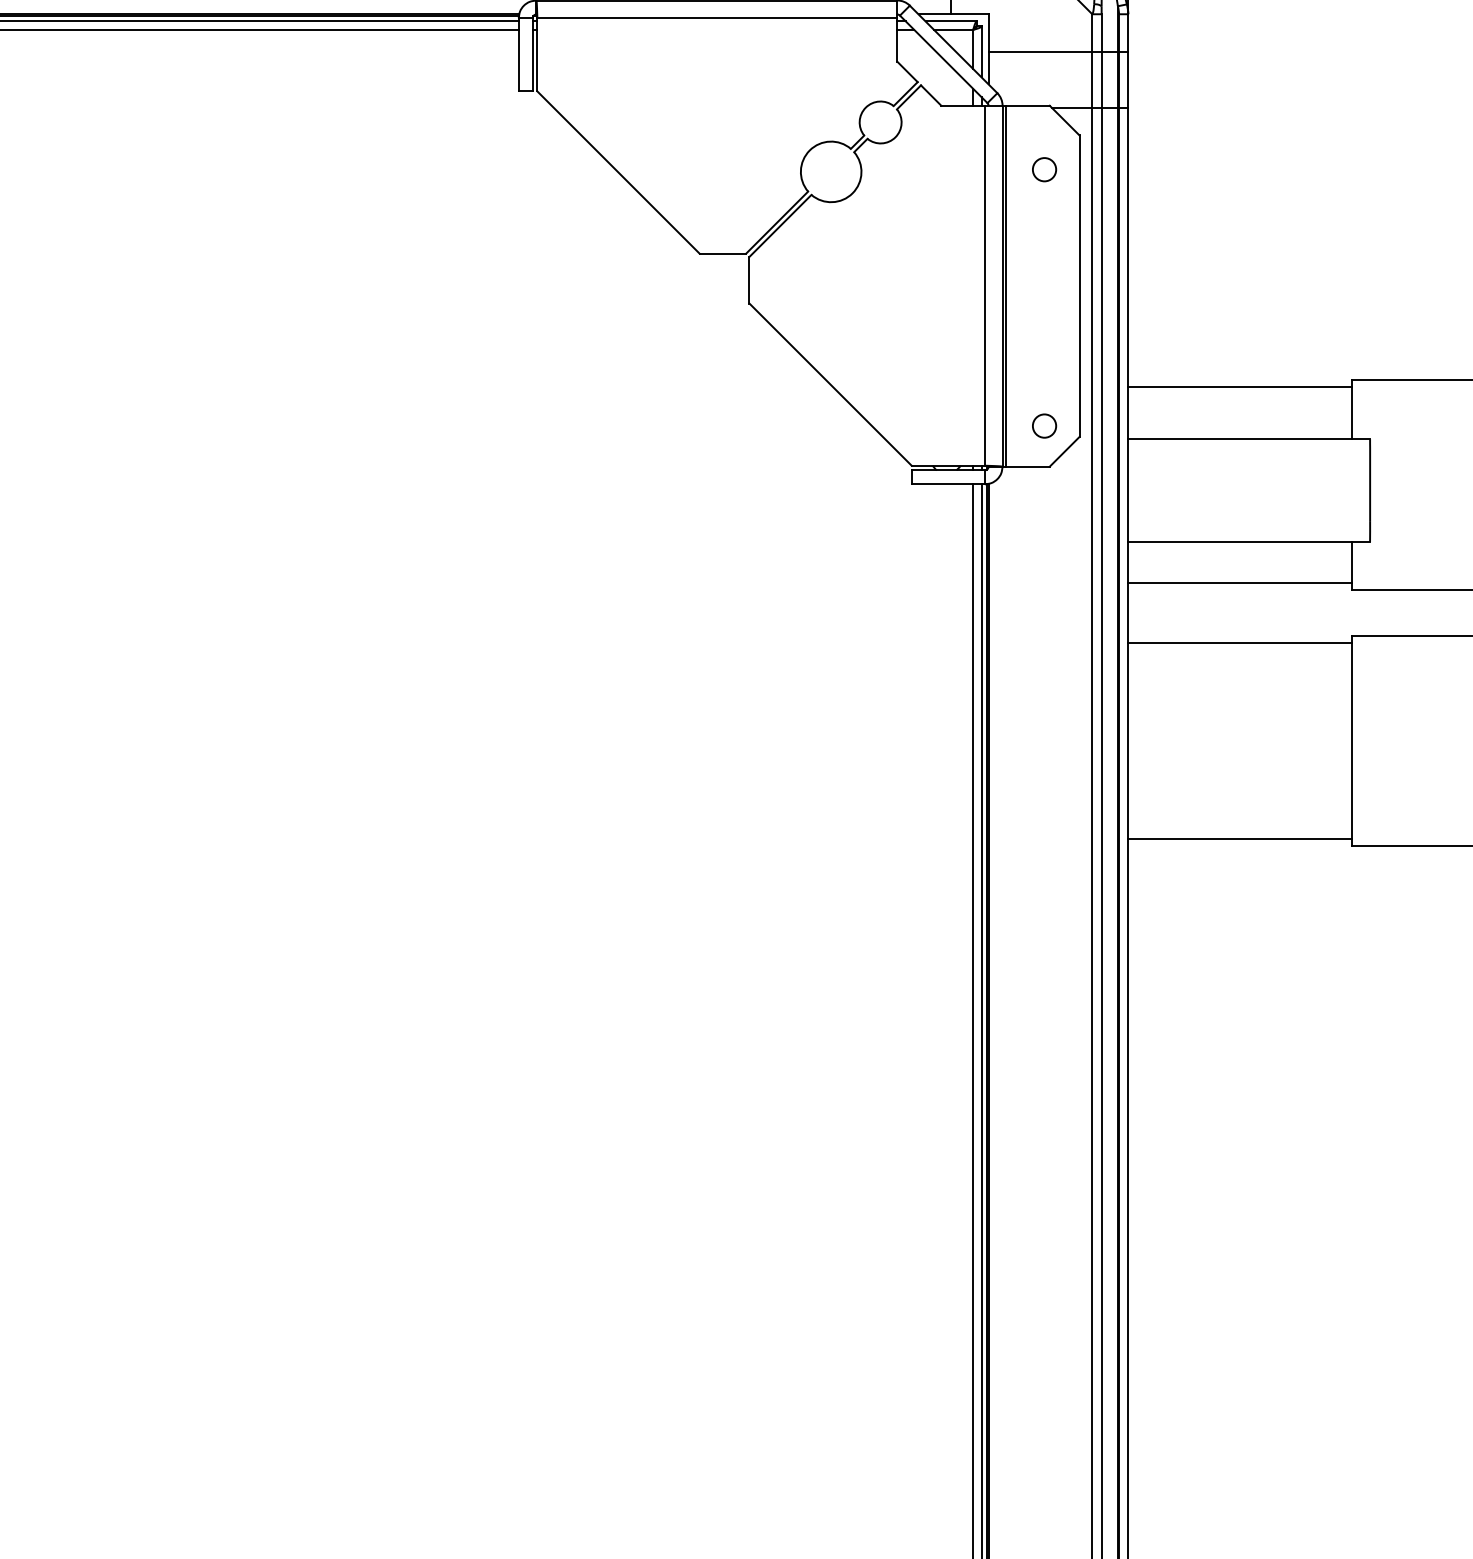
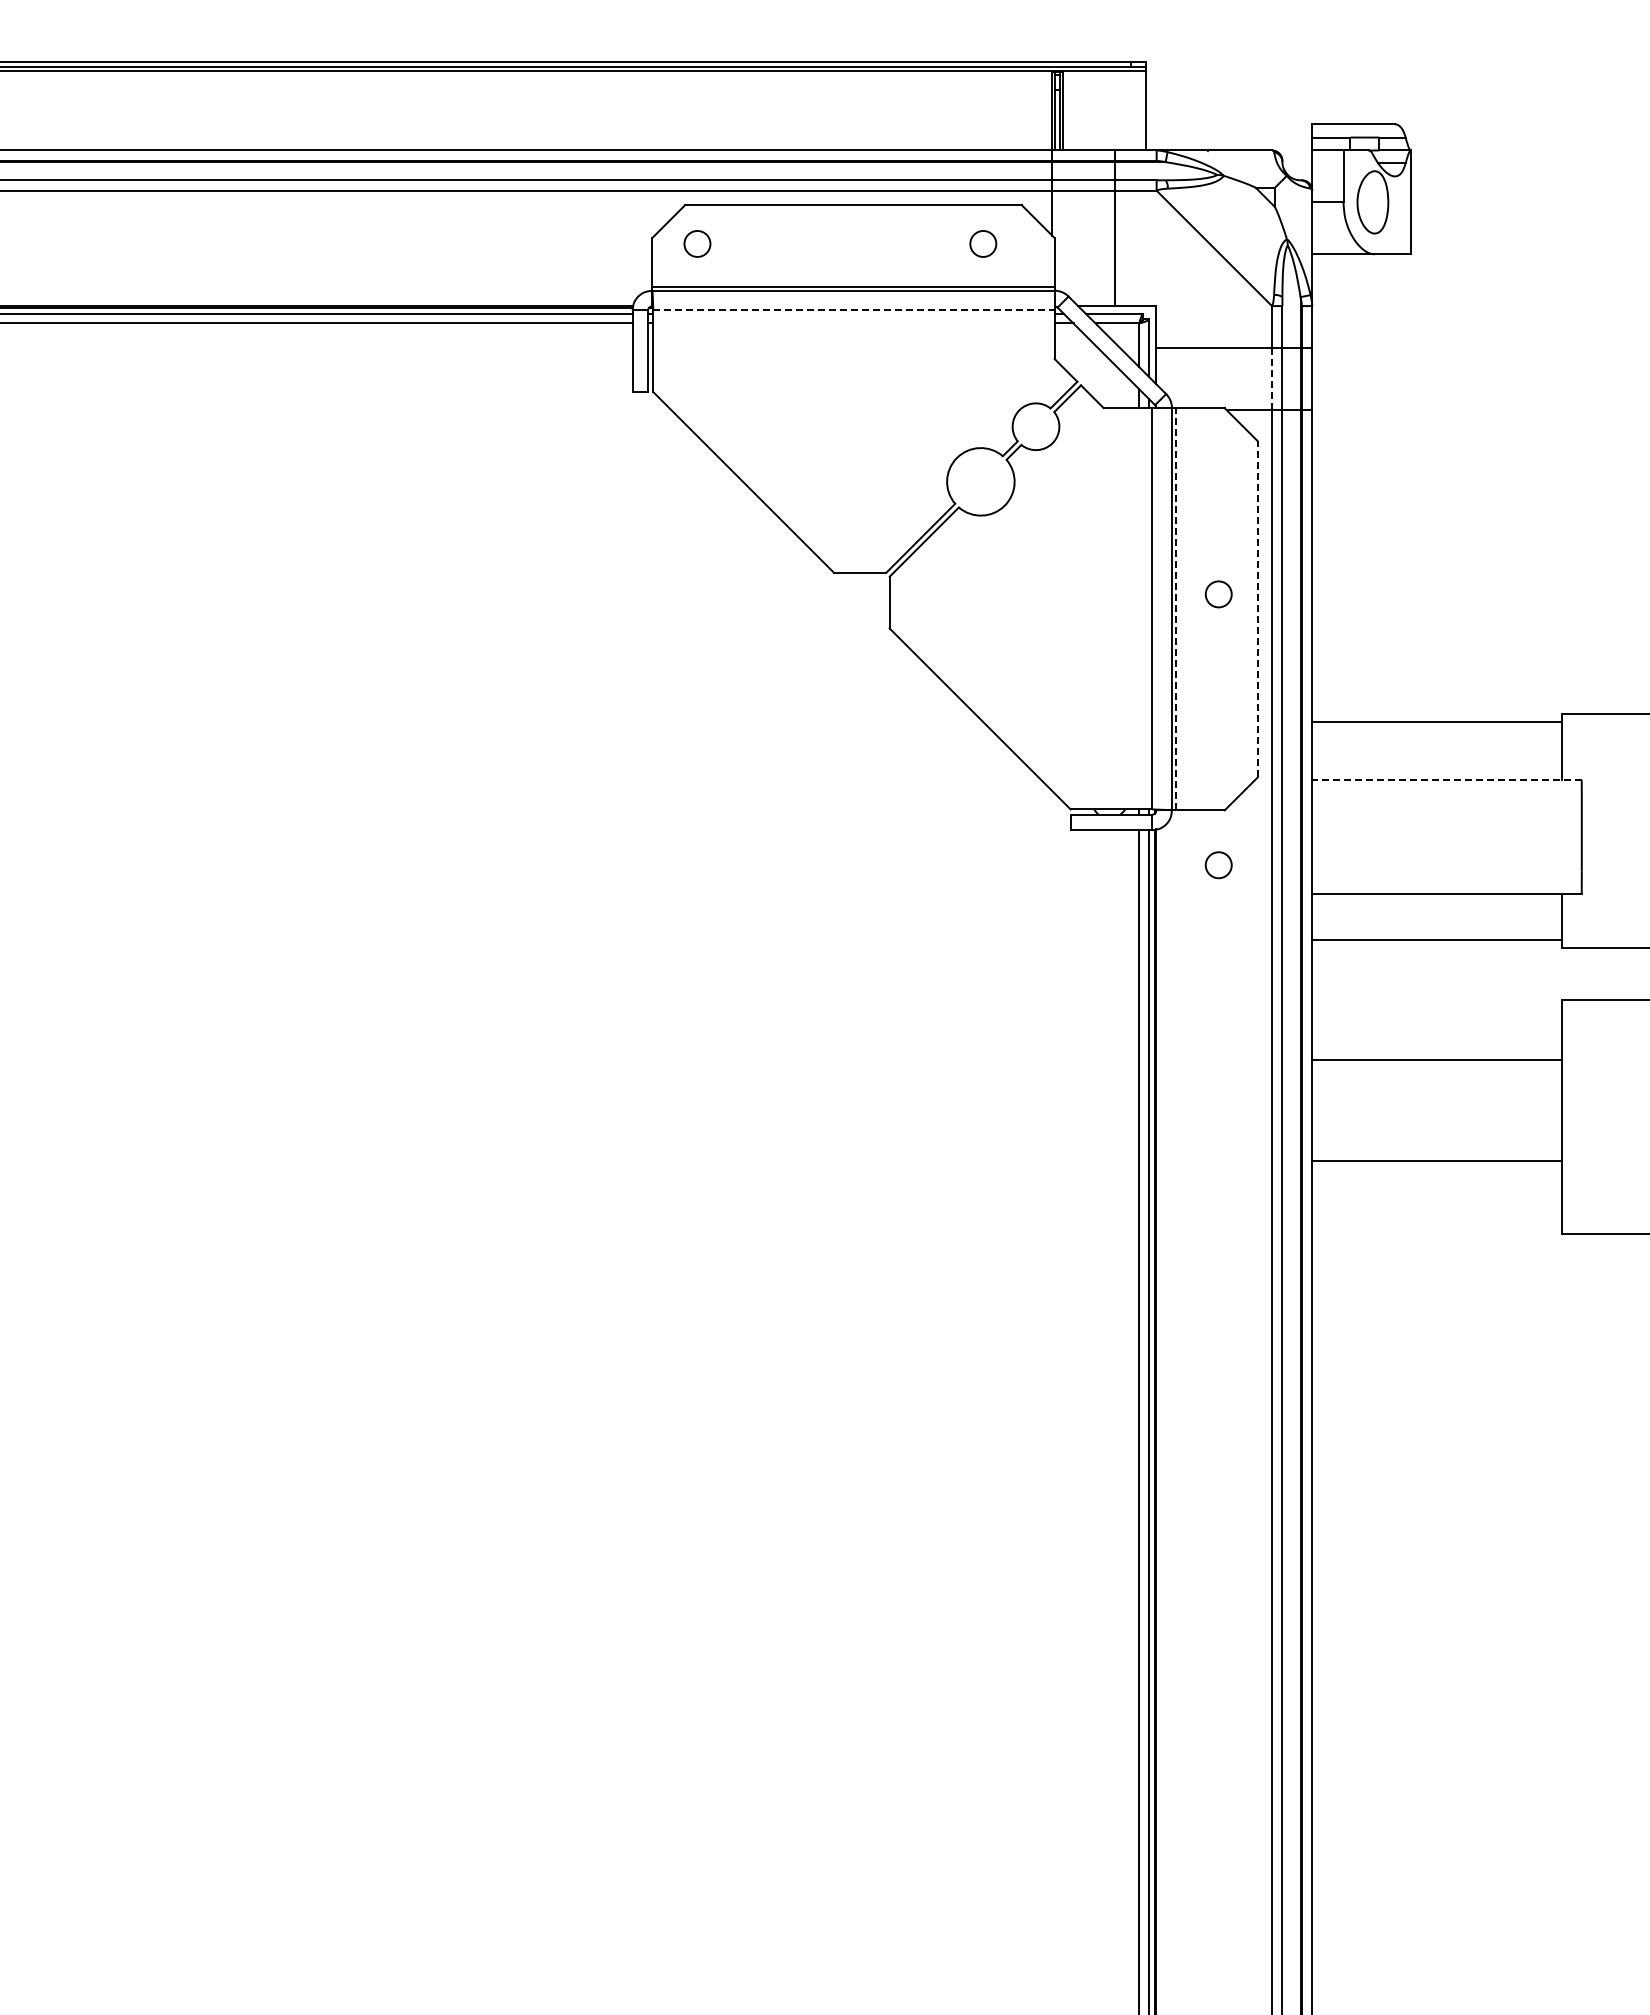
line: (716, 18) -> (853, 310), solid -> dashed
line: (1092, 79) -> (1272, 378), solid -> dashed
circle: (1044, 169) -> (1218, 594), moved
line: (1006, 285) -> (1176, 608), solid -> dashed
line: (1079, 285) -> (1257, 608), solid -> dashed
circle: (1044, 426) -> (1218, 865), moved
line: (1249, 439) -> (1447, 780), solid -> dashed
line: (1239, 643) -> (1436, 1060), moved
line: (1239, 838) -> (1436, 1160), moved

